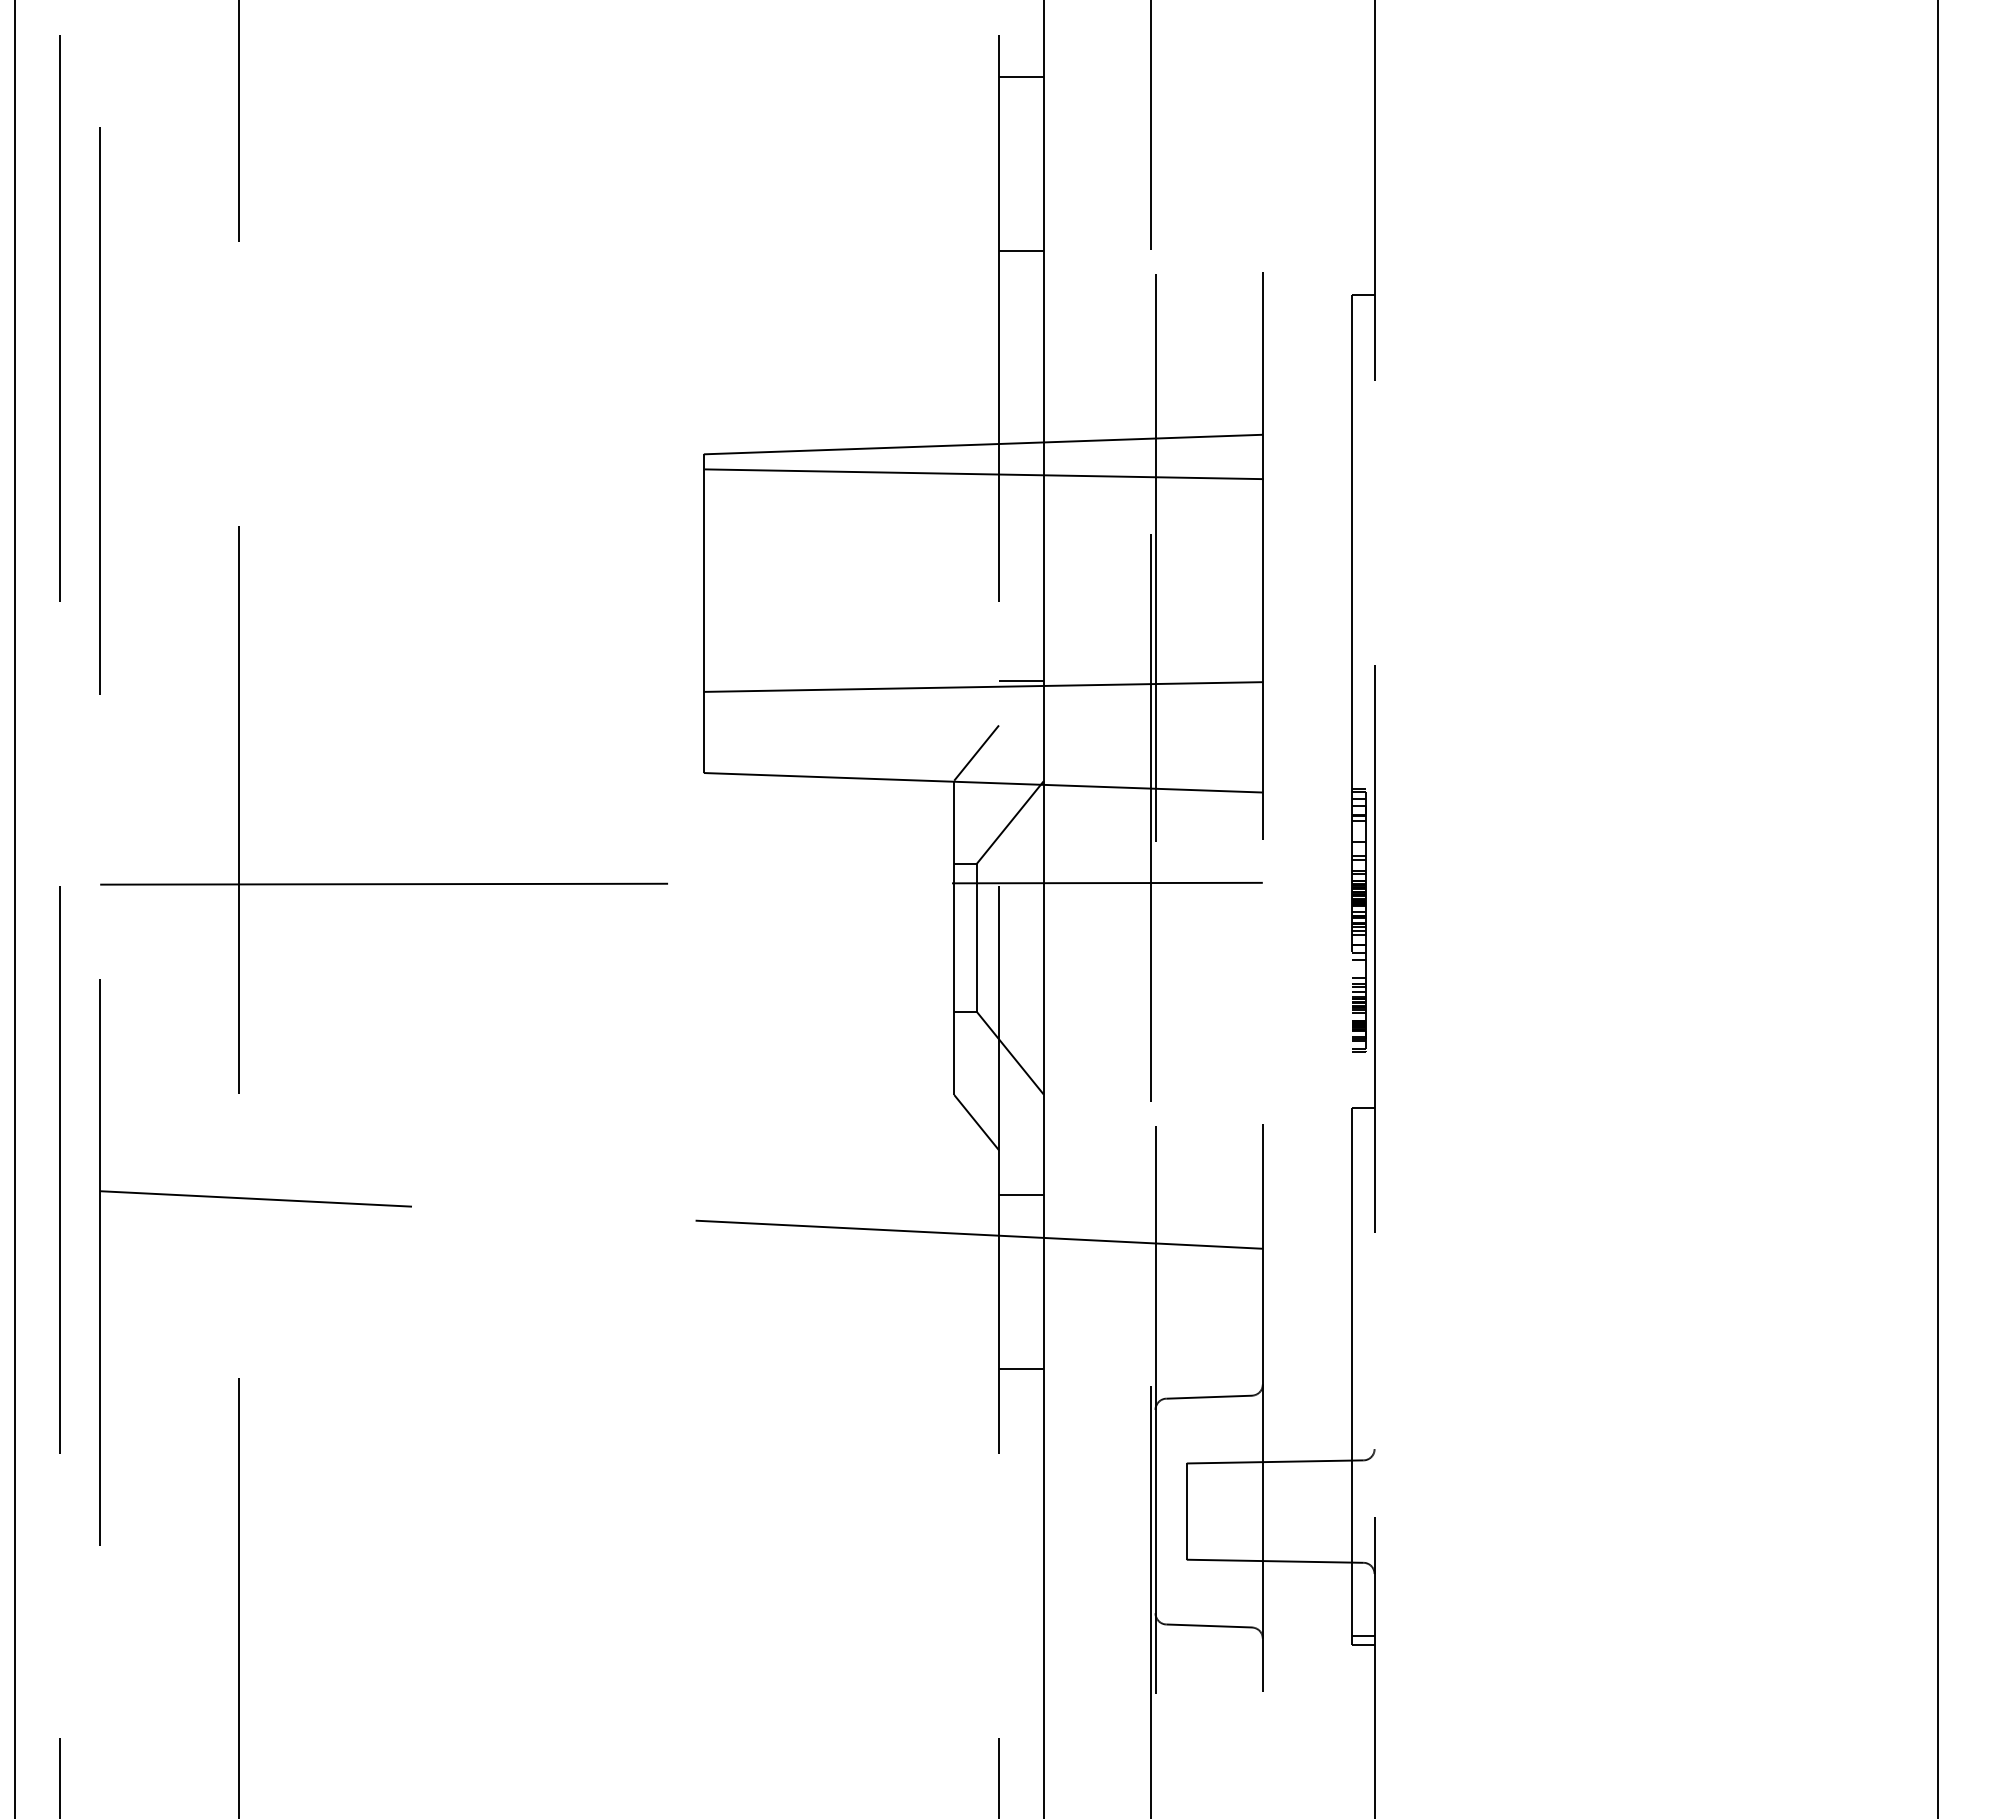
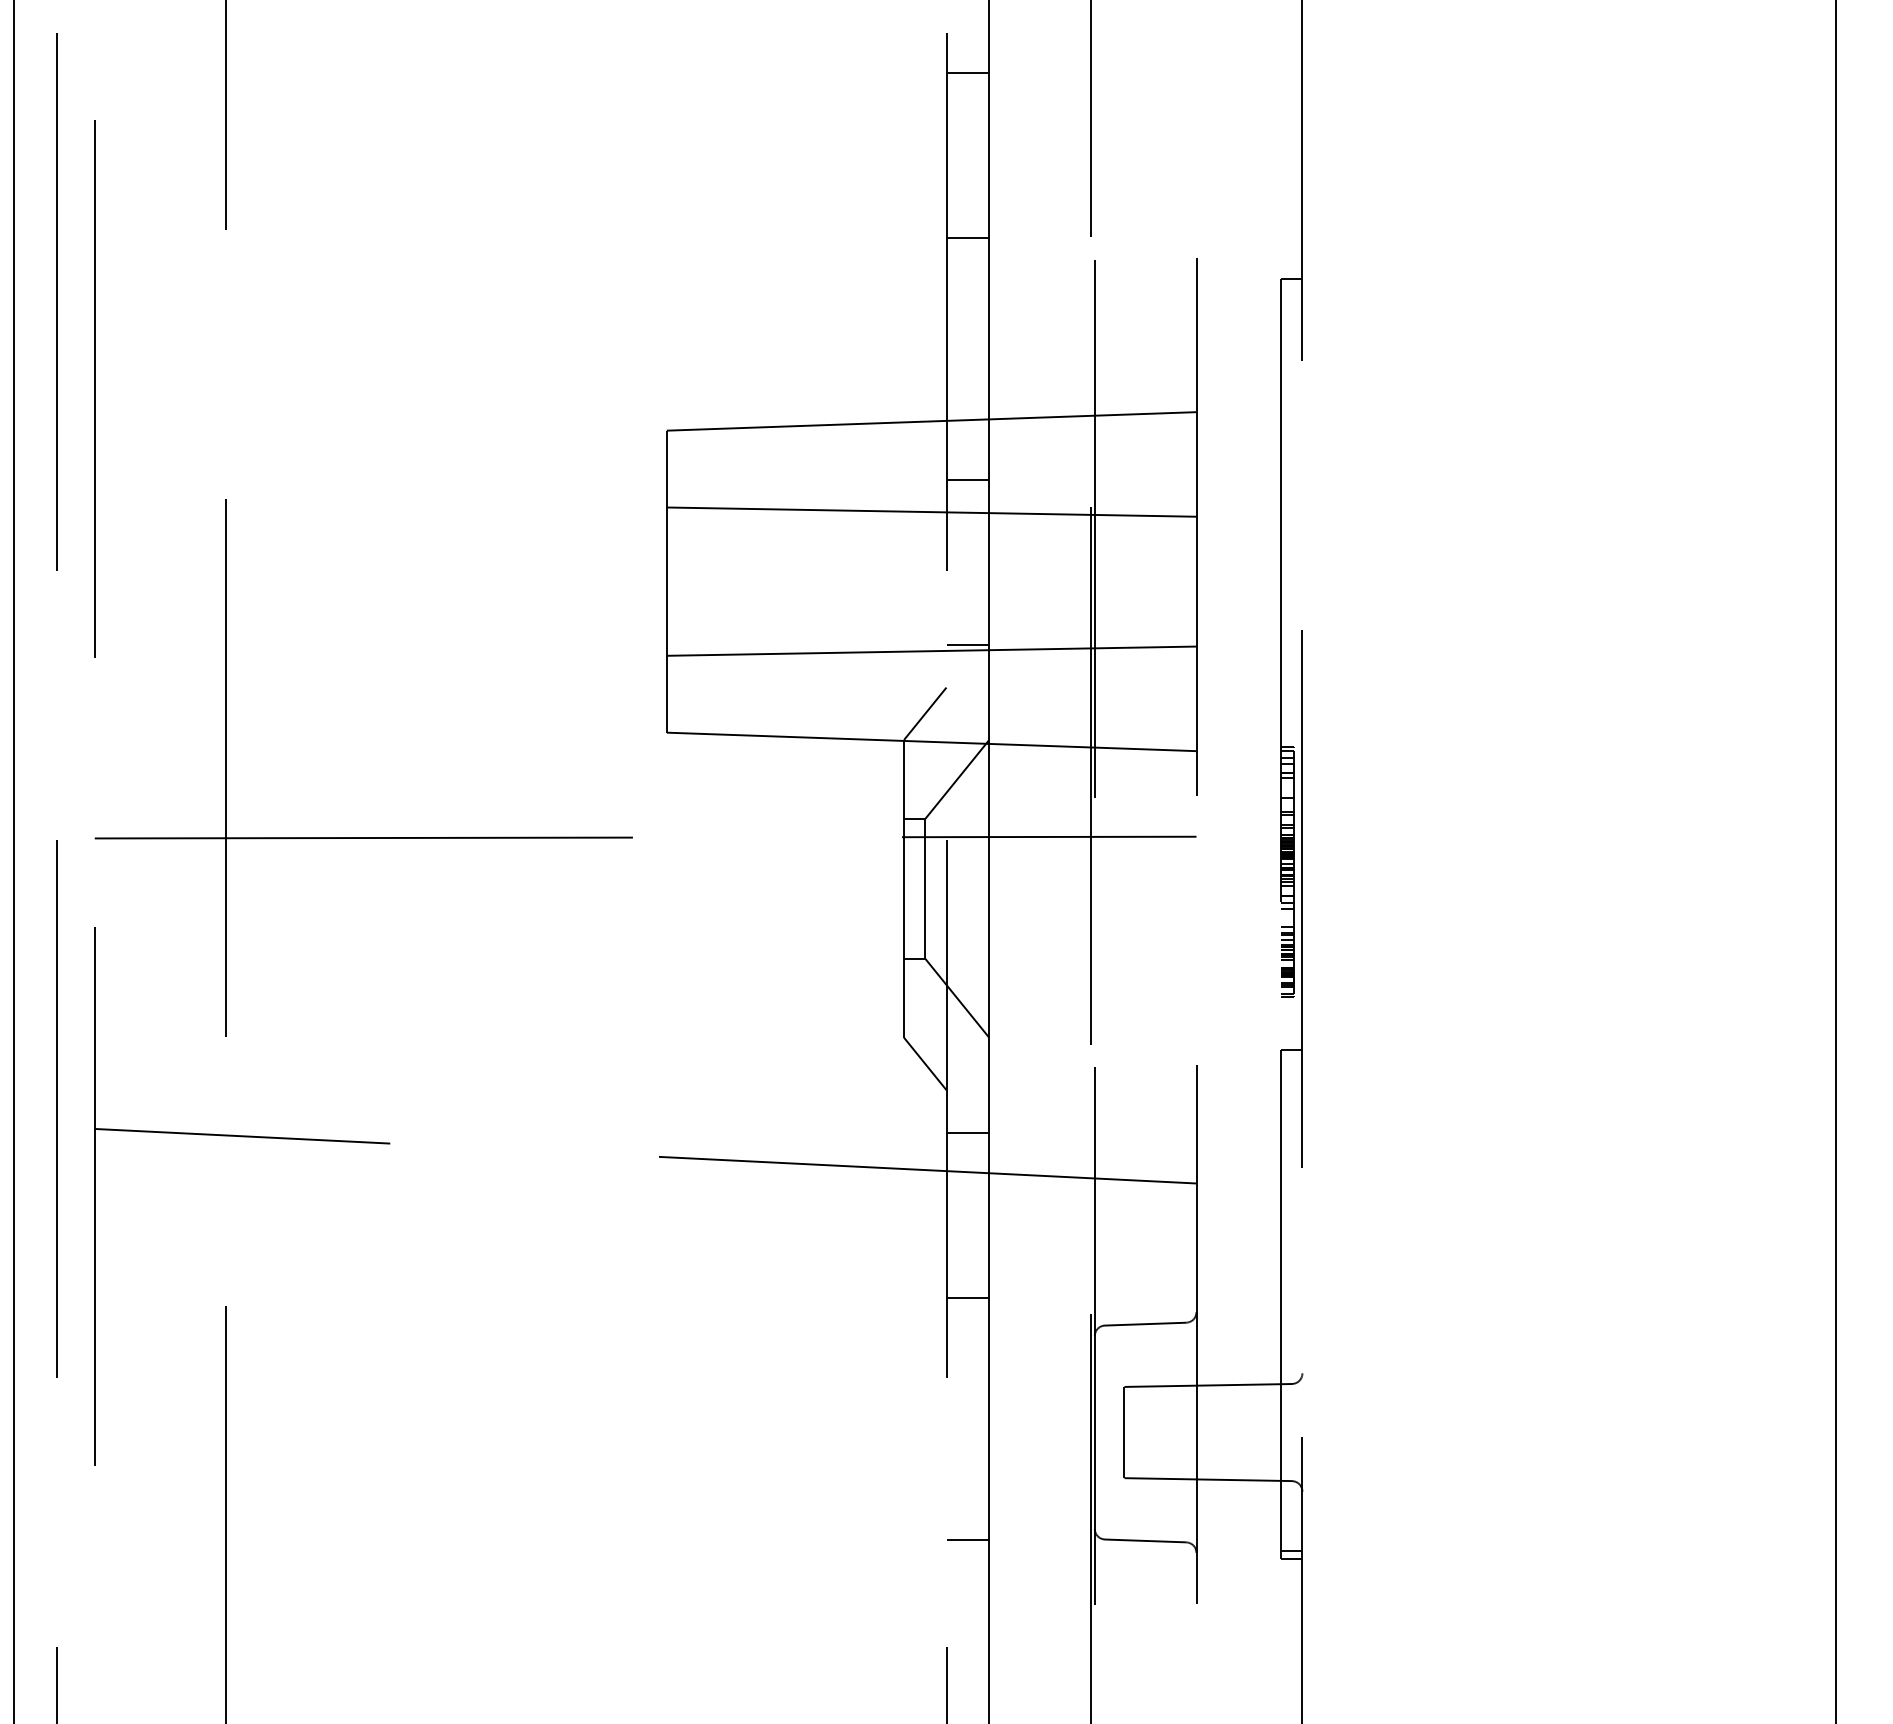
line: (983, 474) -> (930, 512), moved
line: (1020, 506) -> (966, 480), added
line: (1020, 1624) -> (966, 1539), added

